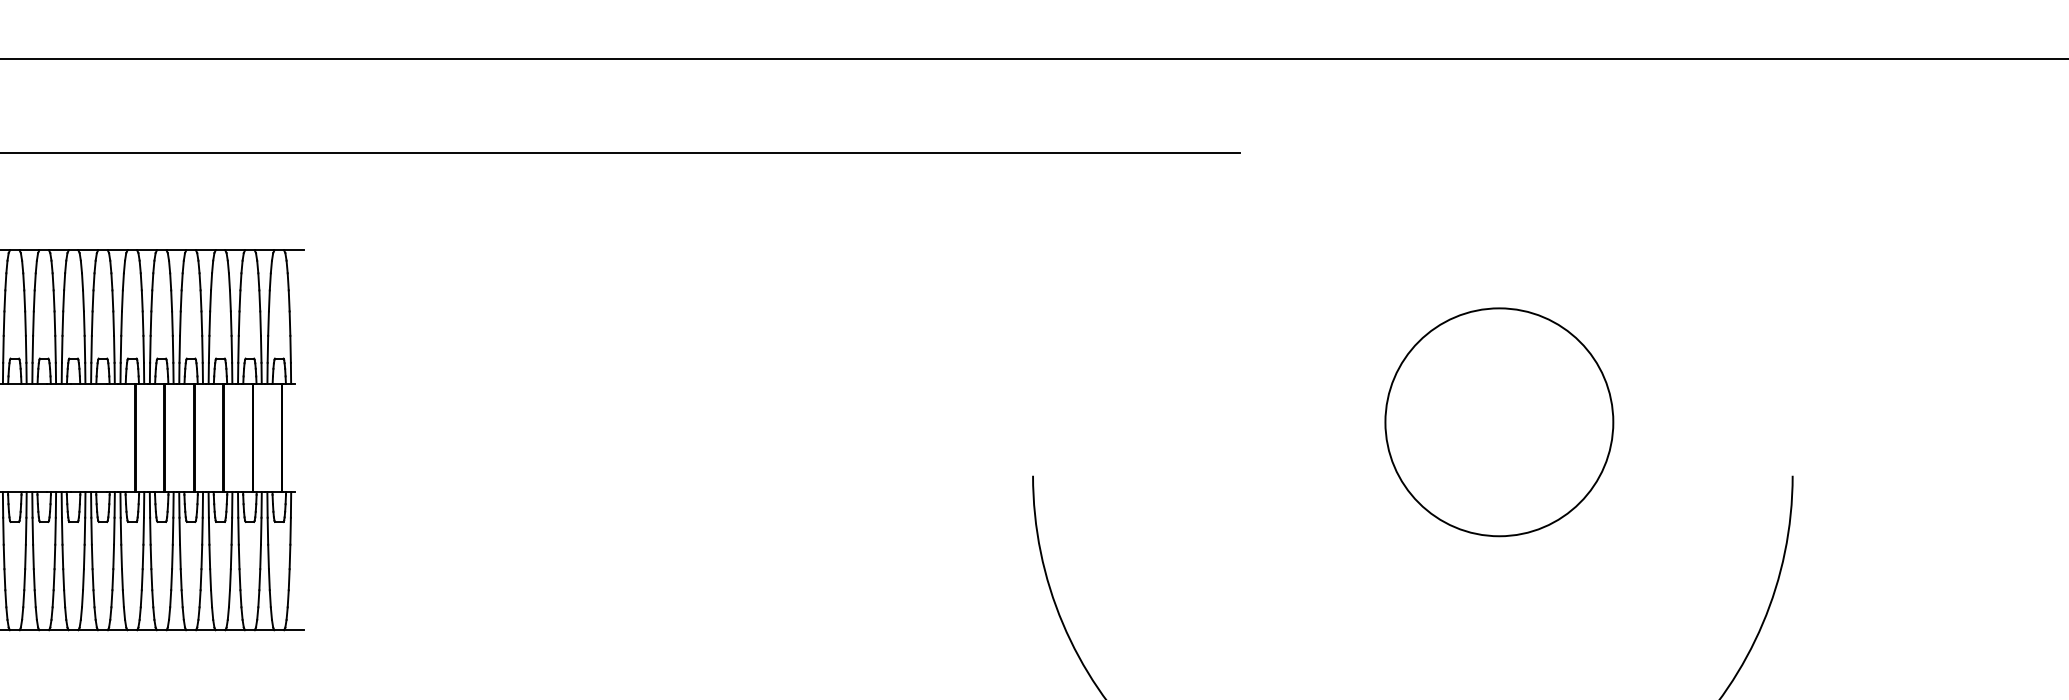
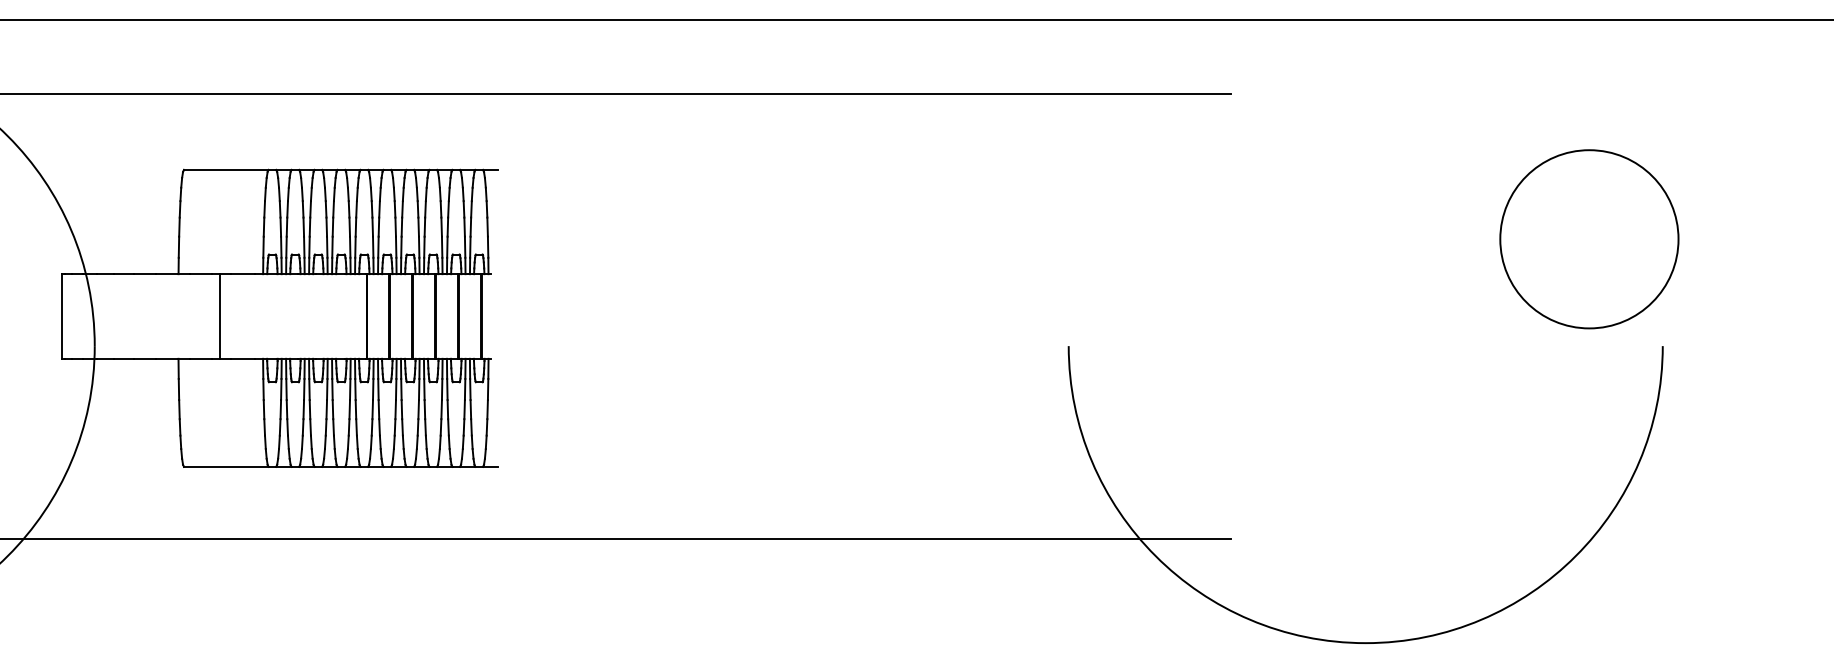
circle: (1499, 422) -> (1589, 239), moved

